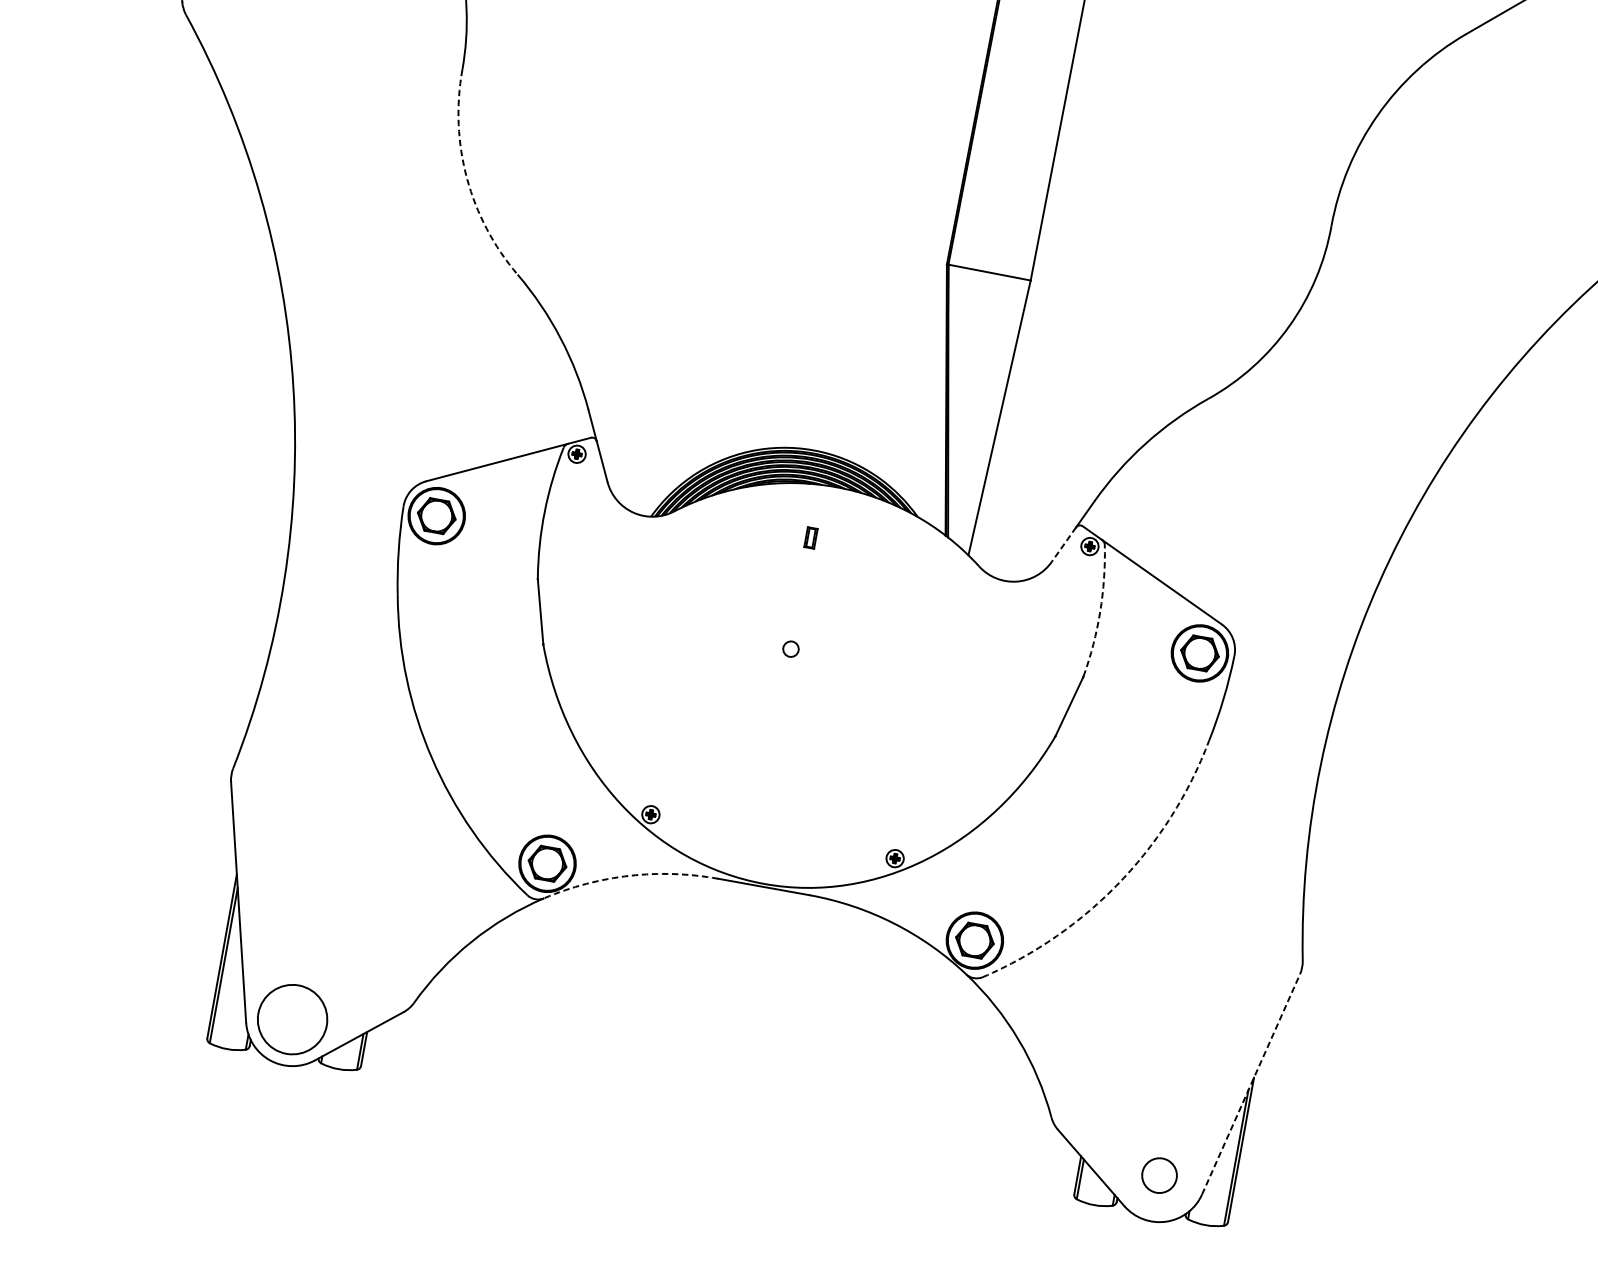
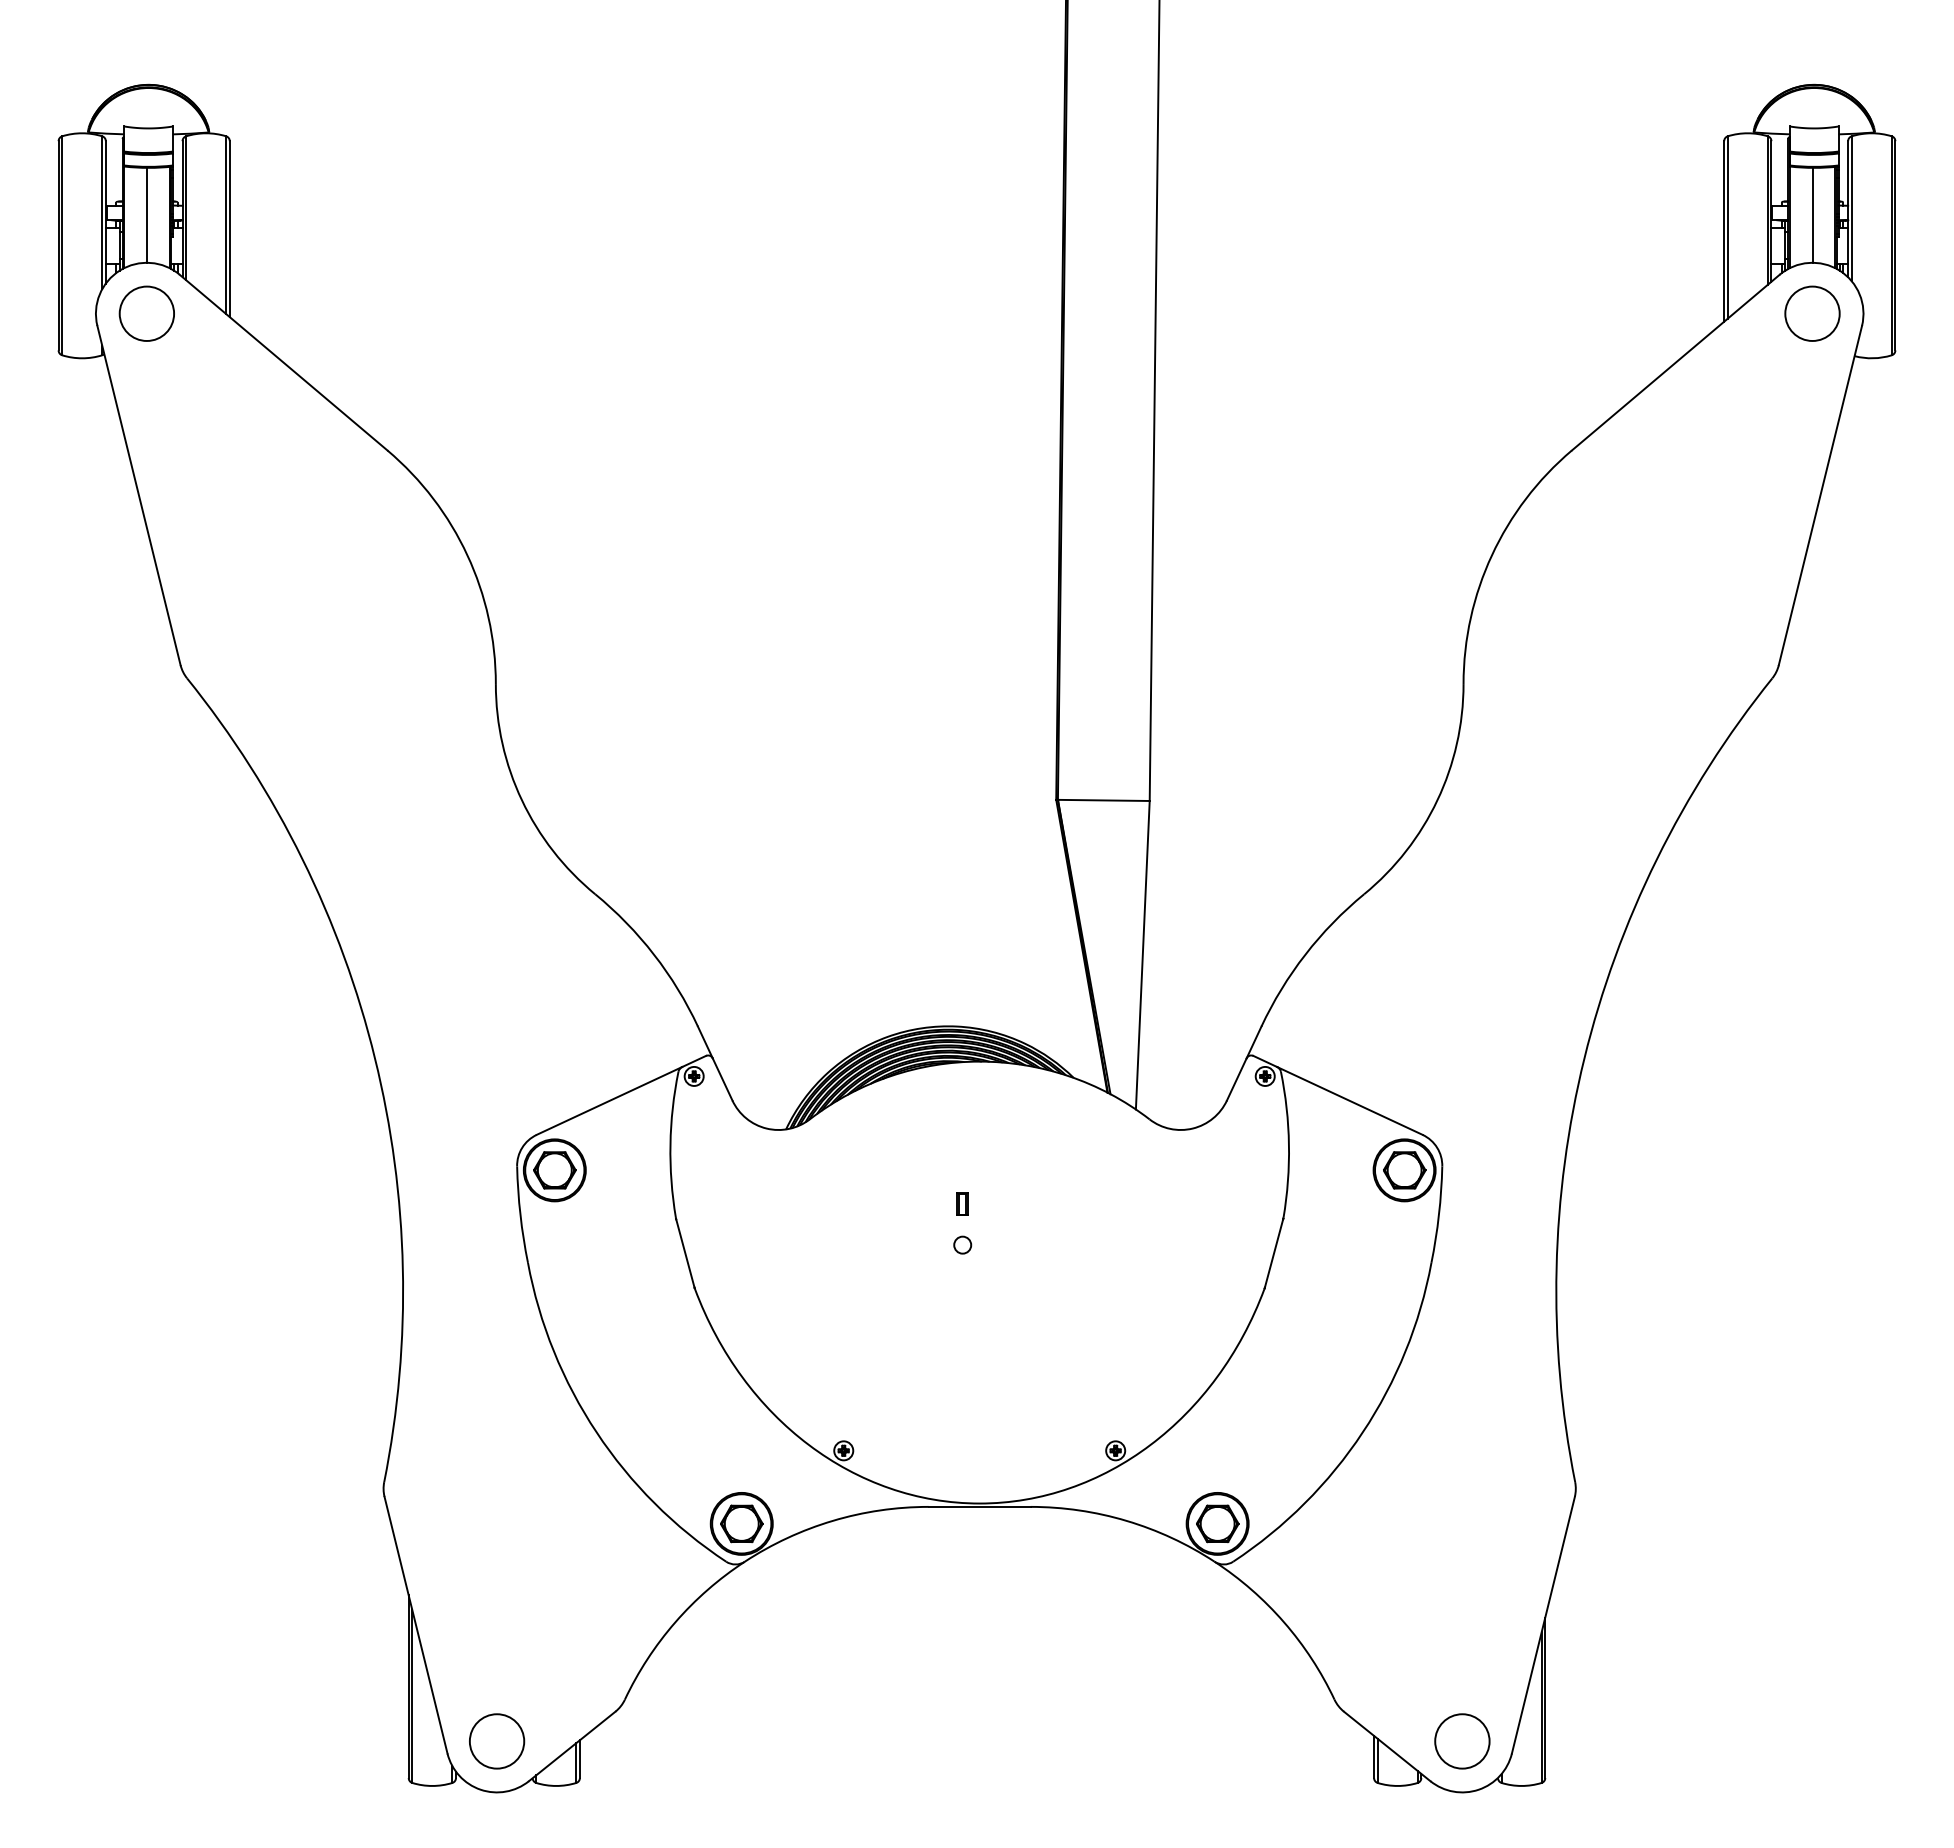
arc: (466, 178) -> (521, 800), dashed -> solid
part: (810, 537) -> (962, 1203), moved
line: (1063, 544) -> (1236, 1079), dashed -> solid
arc: (1099, 611) -> (1288, 1144), dashed -> solid
arc: (629, 875) -> (832, 1520), dashed -> solid
arc: (1119, 882) -> (1362, 1432), dashed -> solid
circle: (292, 1019) -> (496, 1741), size x0.71
line: (1251, 1083) -> (1543, 1624), dashed -> solid
circle: (1159, 1175) -> (1462, 1741), size x1.43

